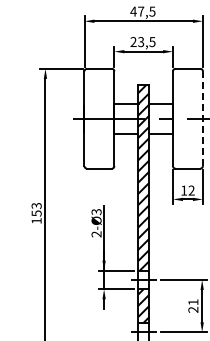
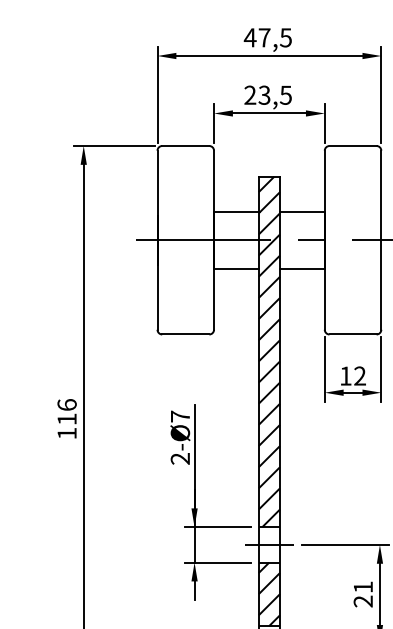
line: (202, 119) -> (380, 241), dashed -> solid
text: (36, 209) -> (66, 411), 153 -> 116
text: (96, 212) -> (180, 417), 2-Ø3 -> 2-Ø7

